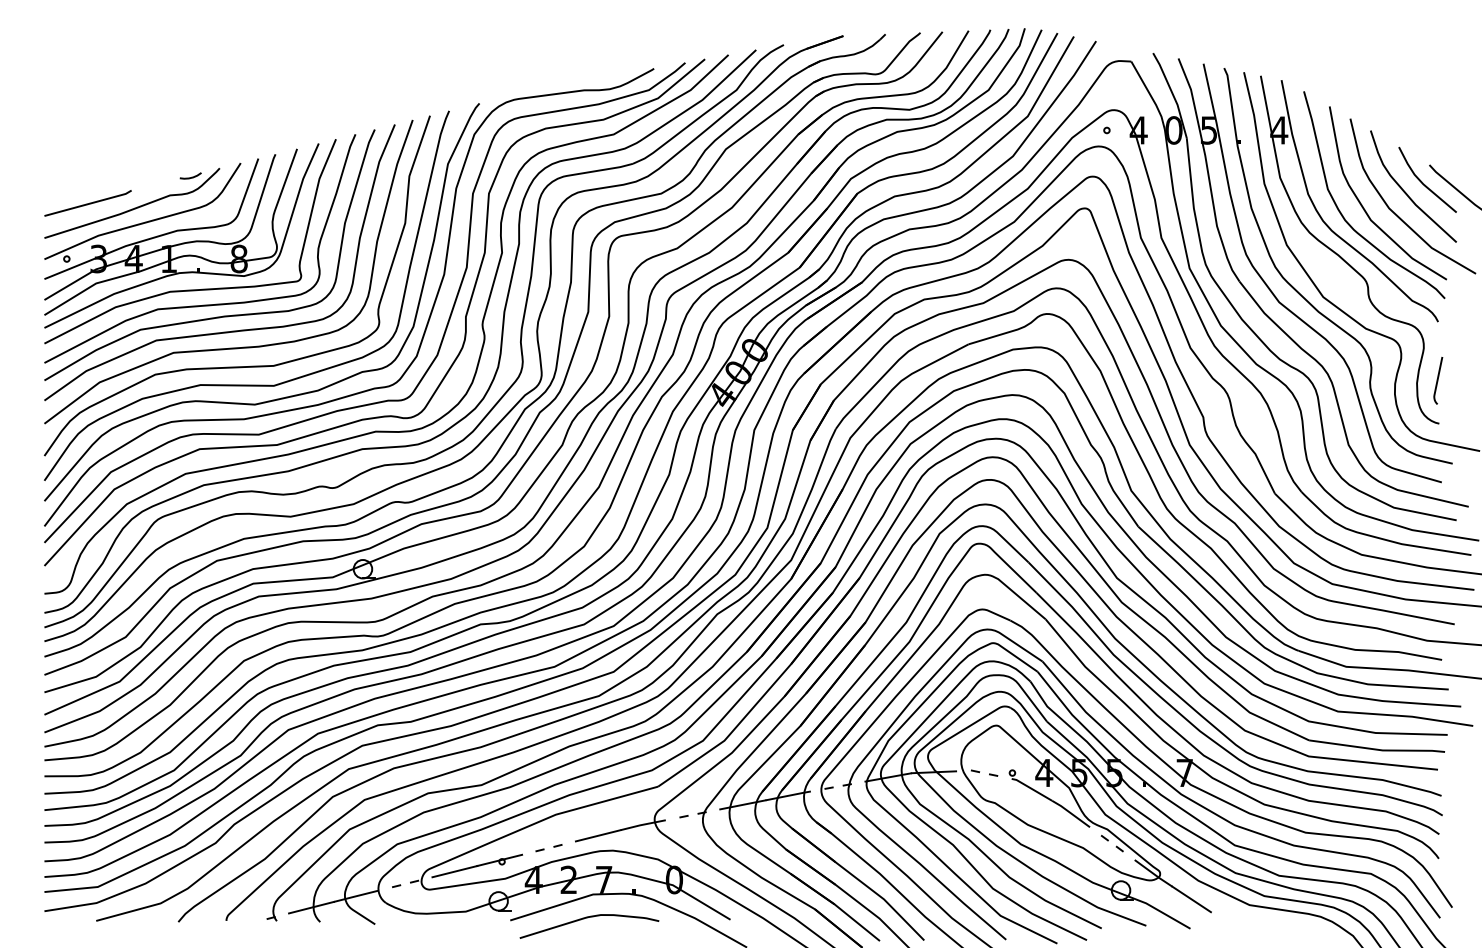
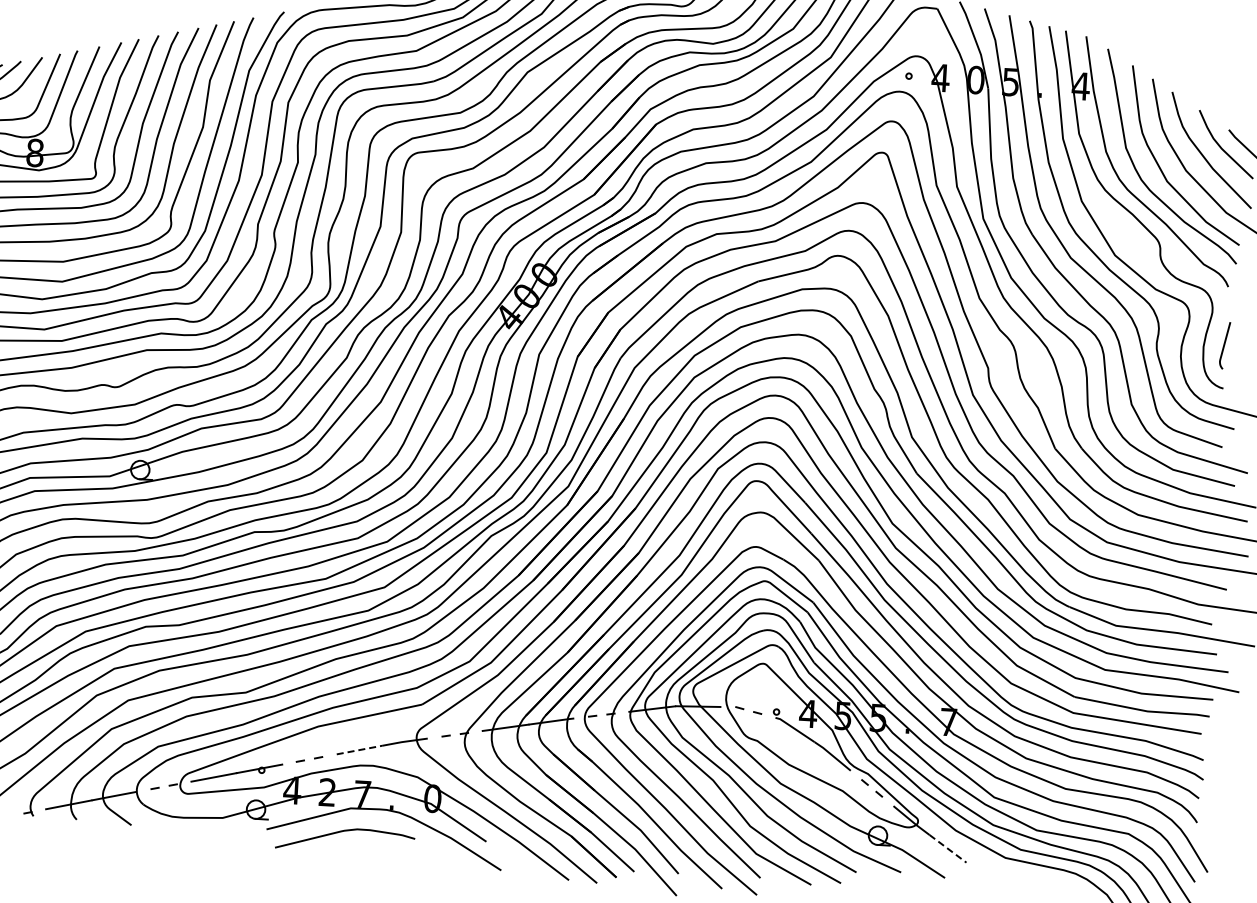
line: (598, 835) -> (359, 749), solid -> dashed
line: (1192, 899) -> (948, 848), solid -> dashed

